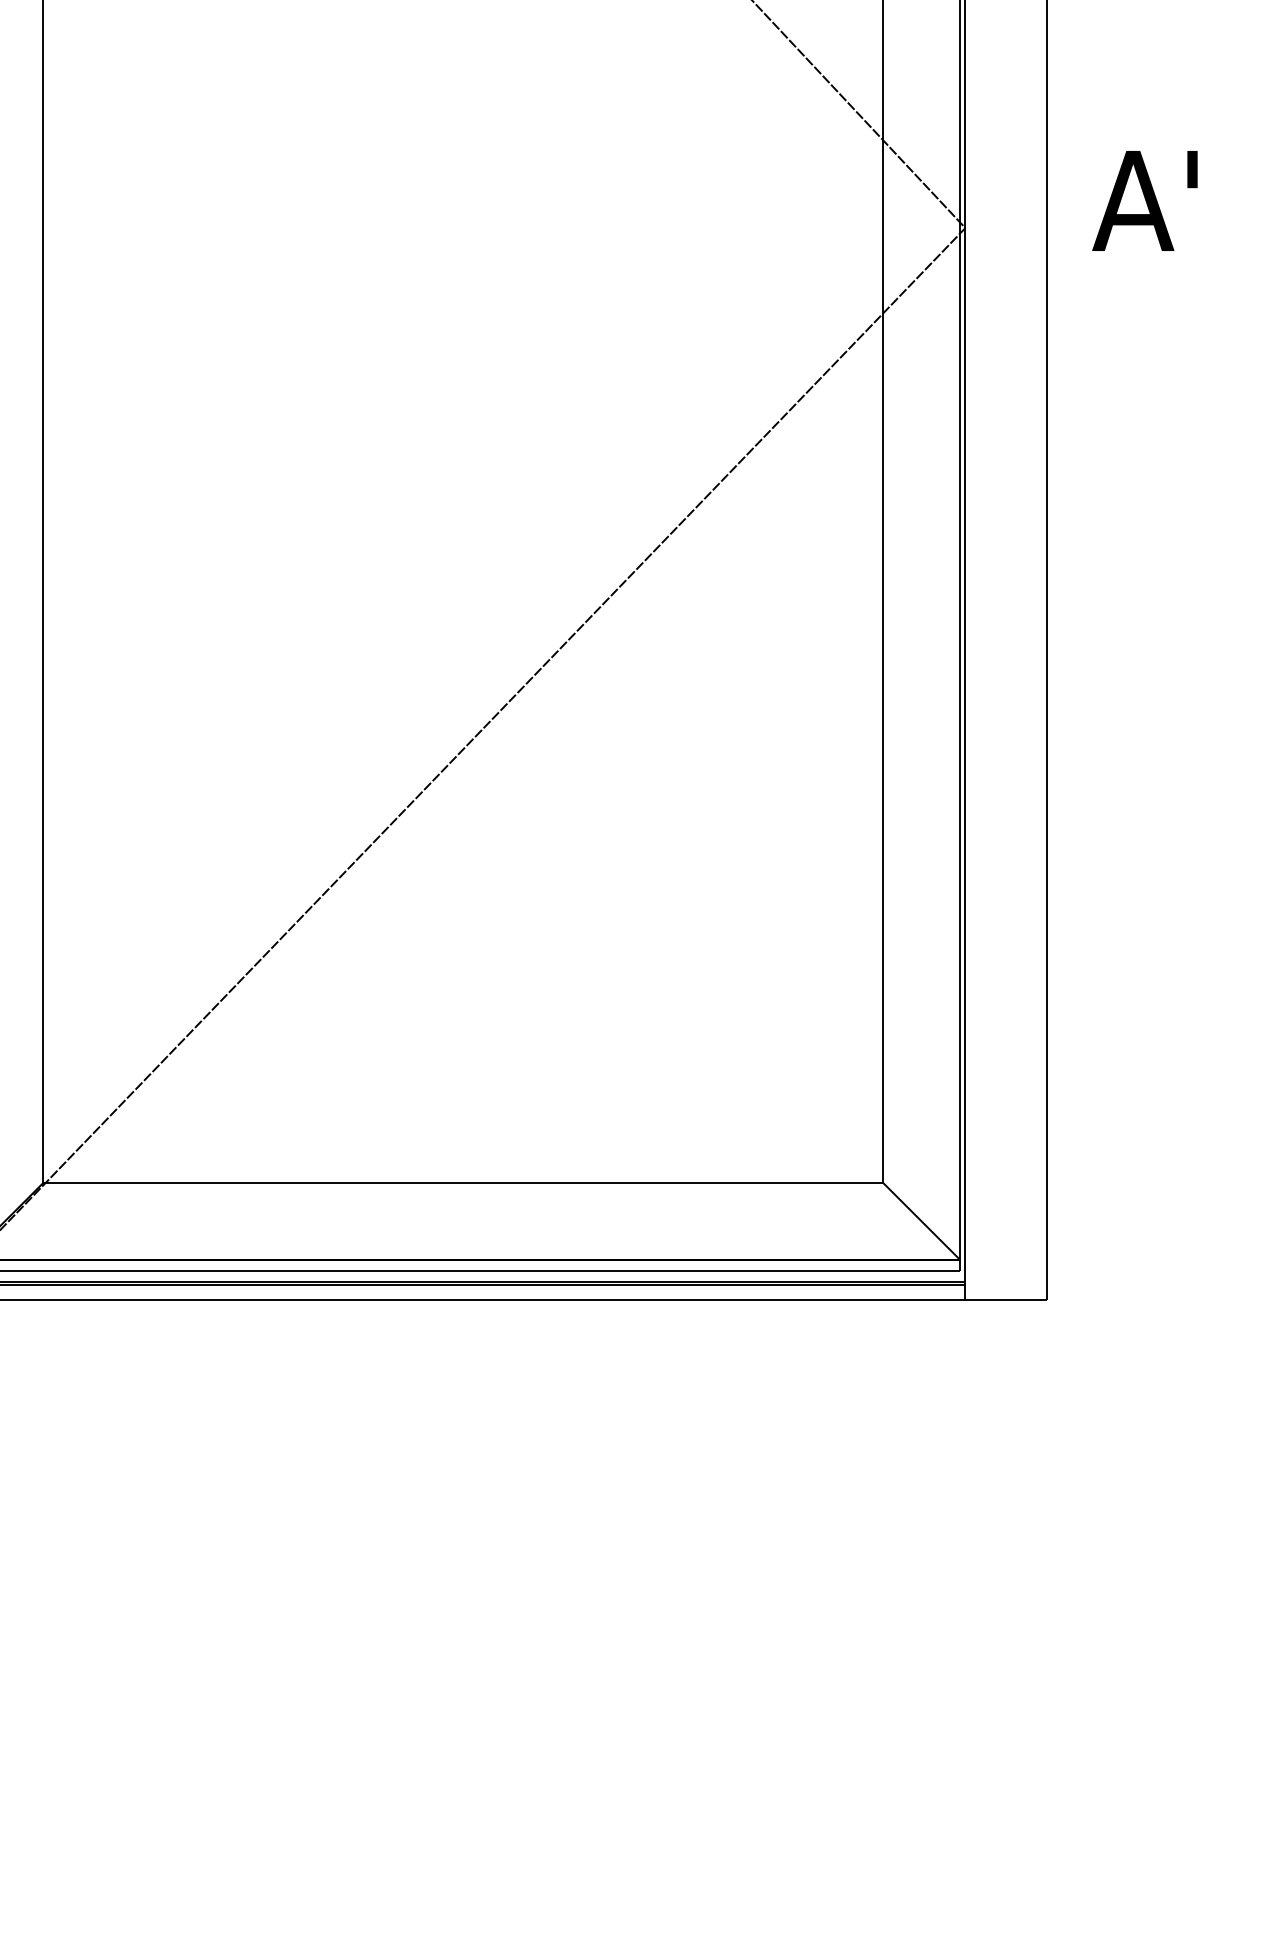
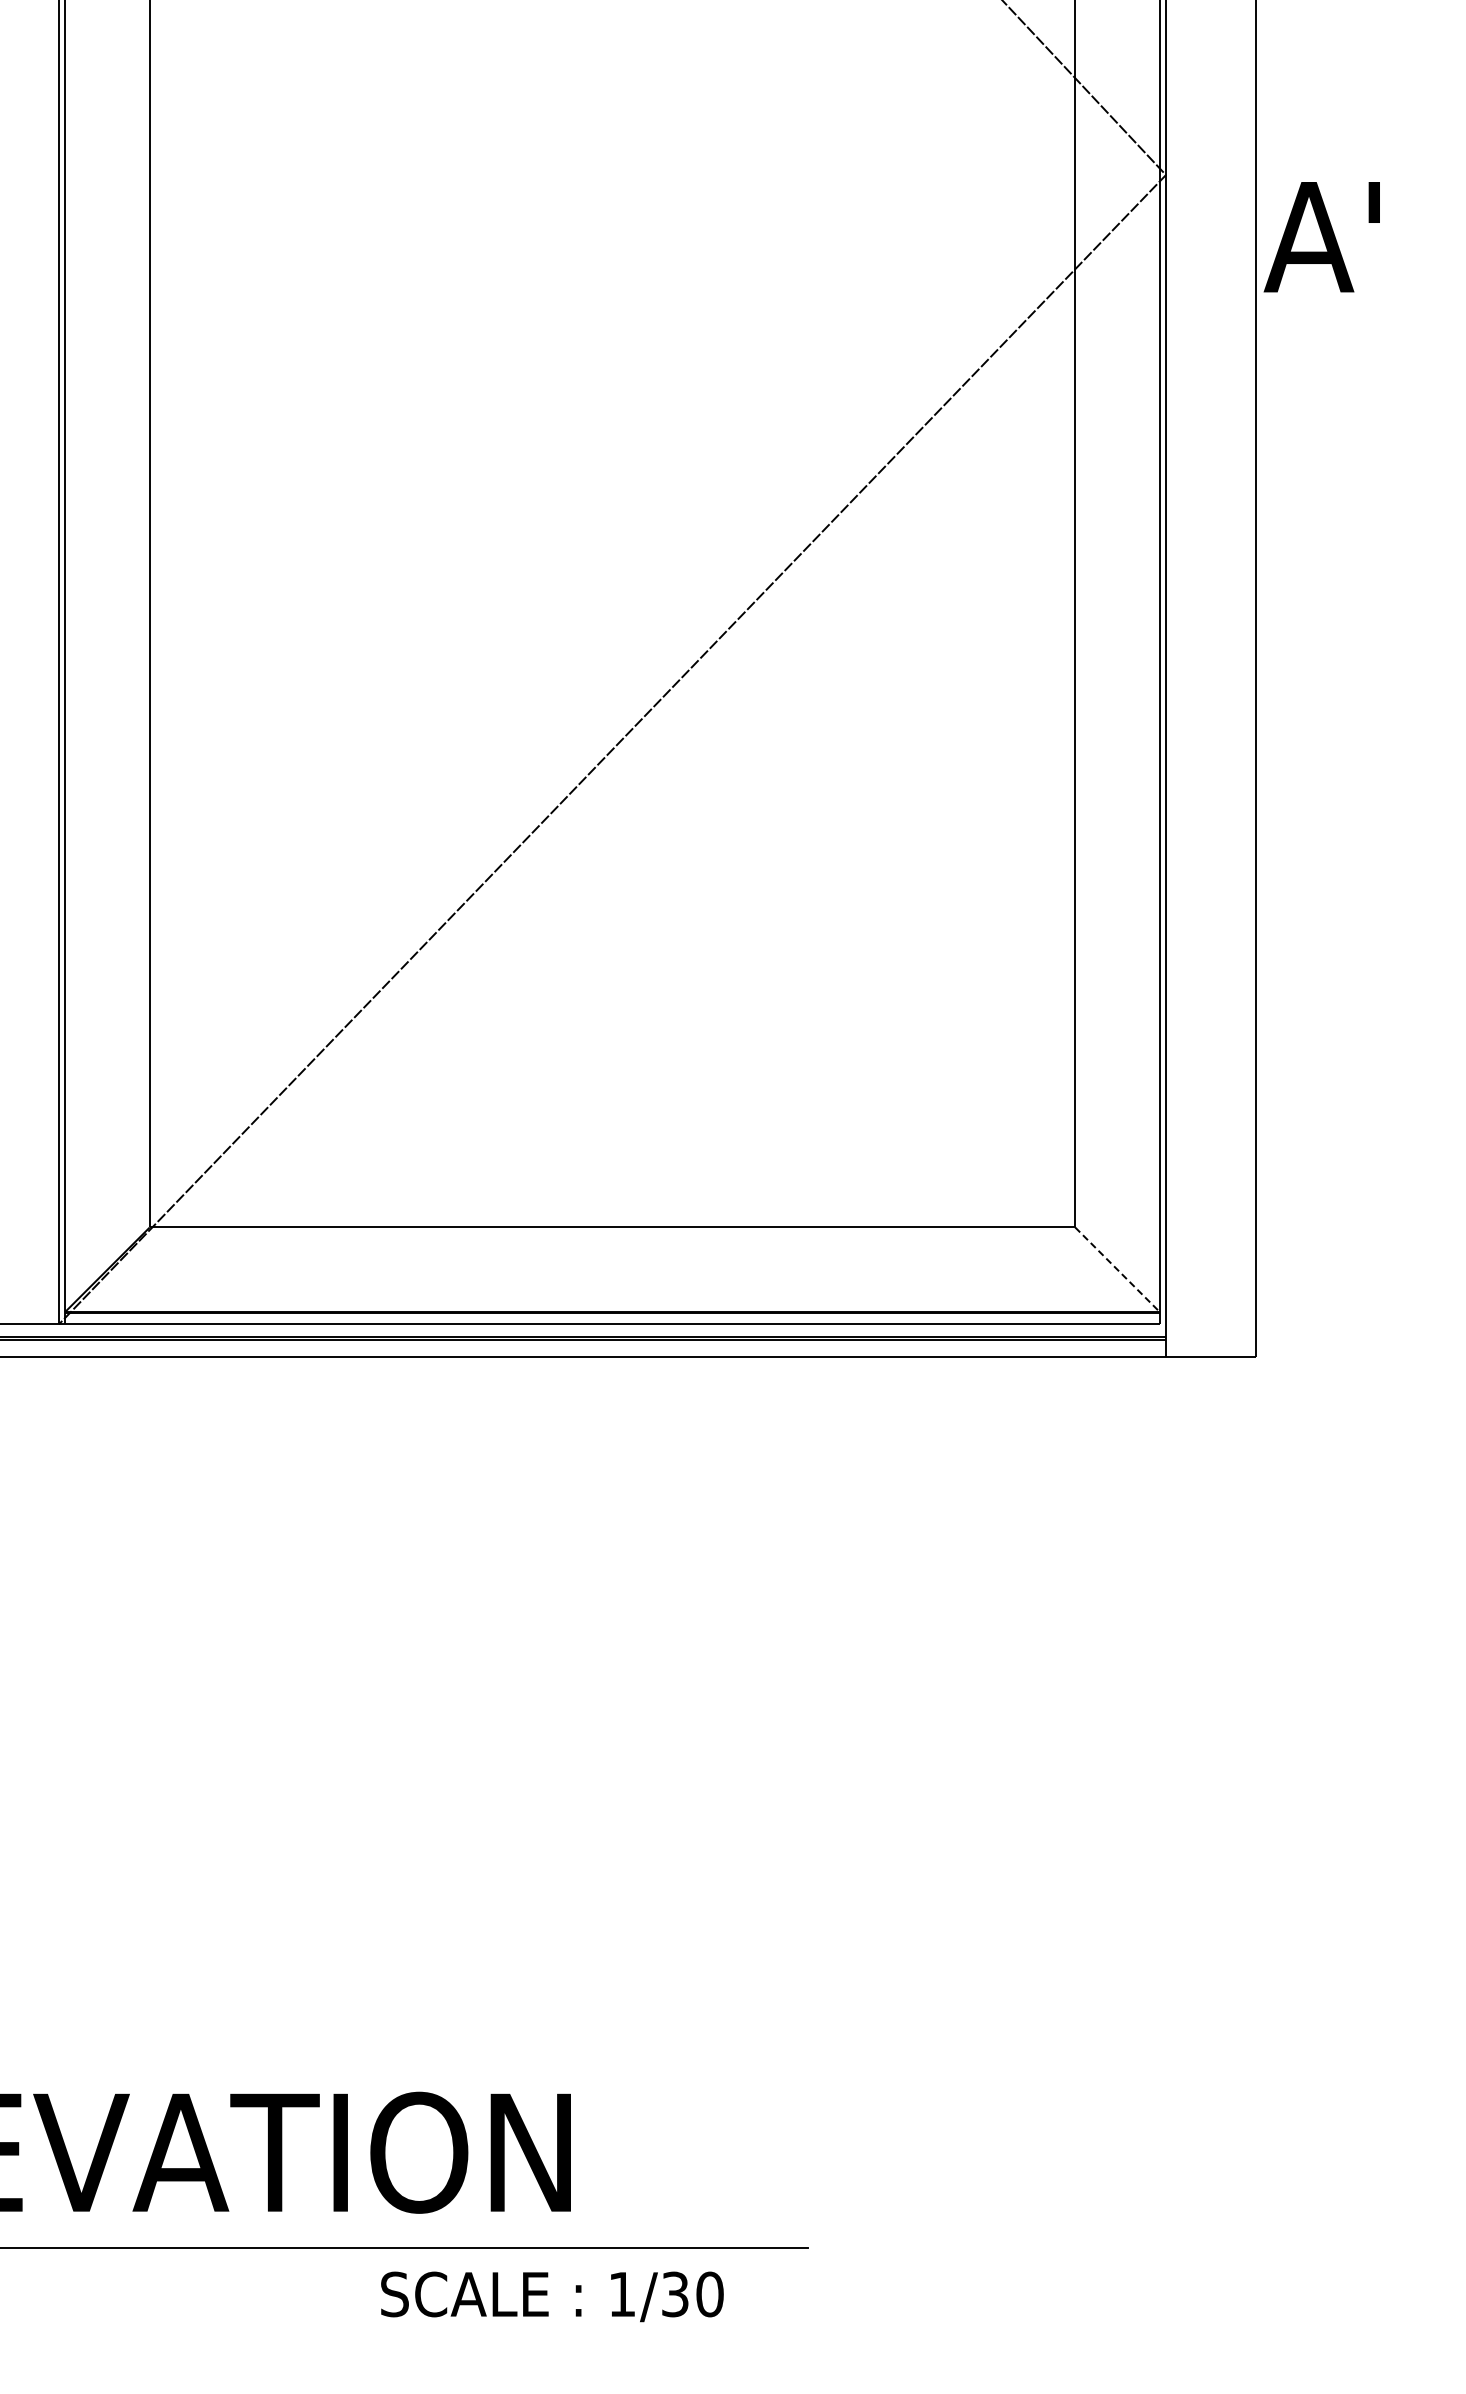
text: (1144, 201) -> (1321, 237), moved
line: (921, 1220) -> (1117, 1269), solid -> dashed

